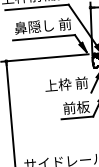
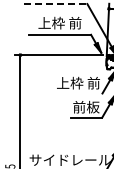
line: (36, 7) -> (55, 4), solid -> dashed
text: (42, 25) -> (59, 22), 鼻隠し 前 -> 上枠 前

